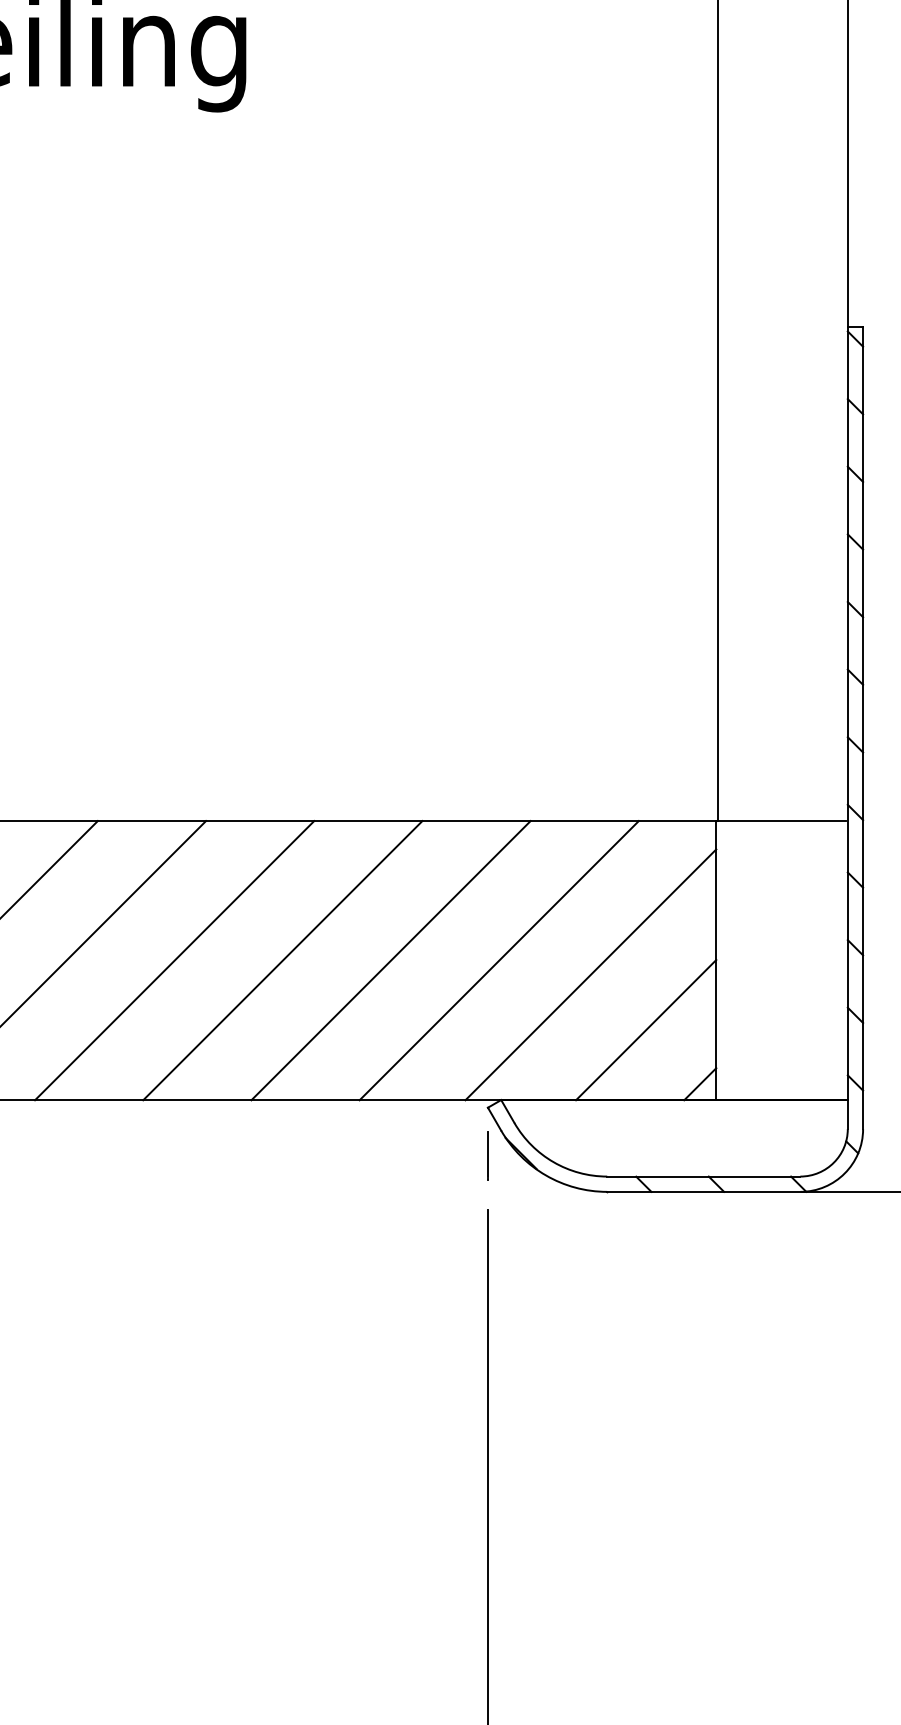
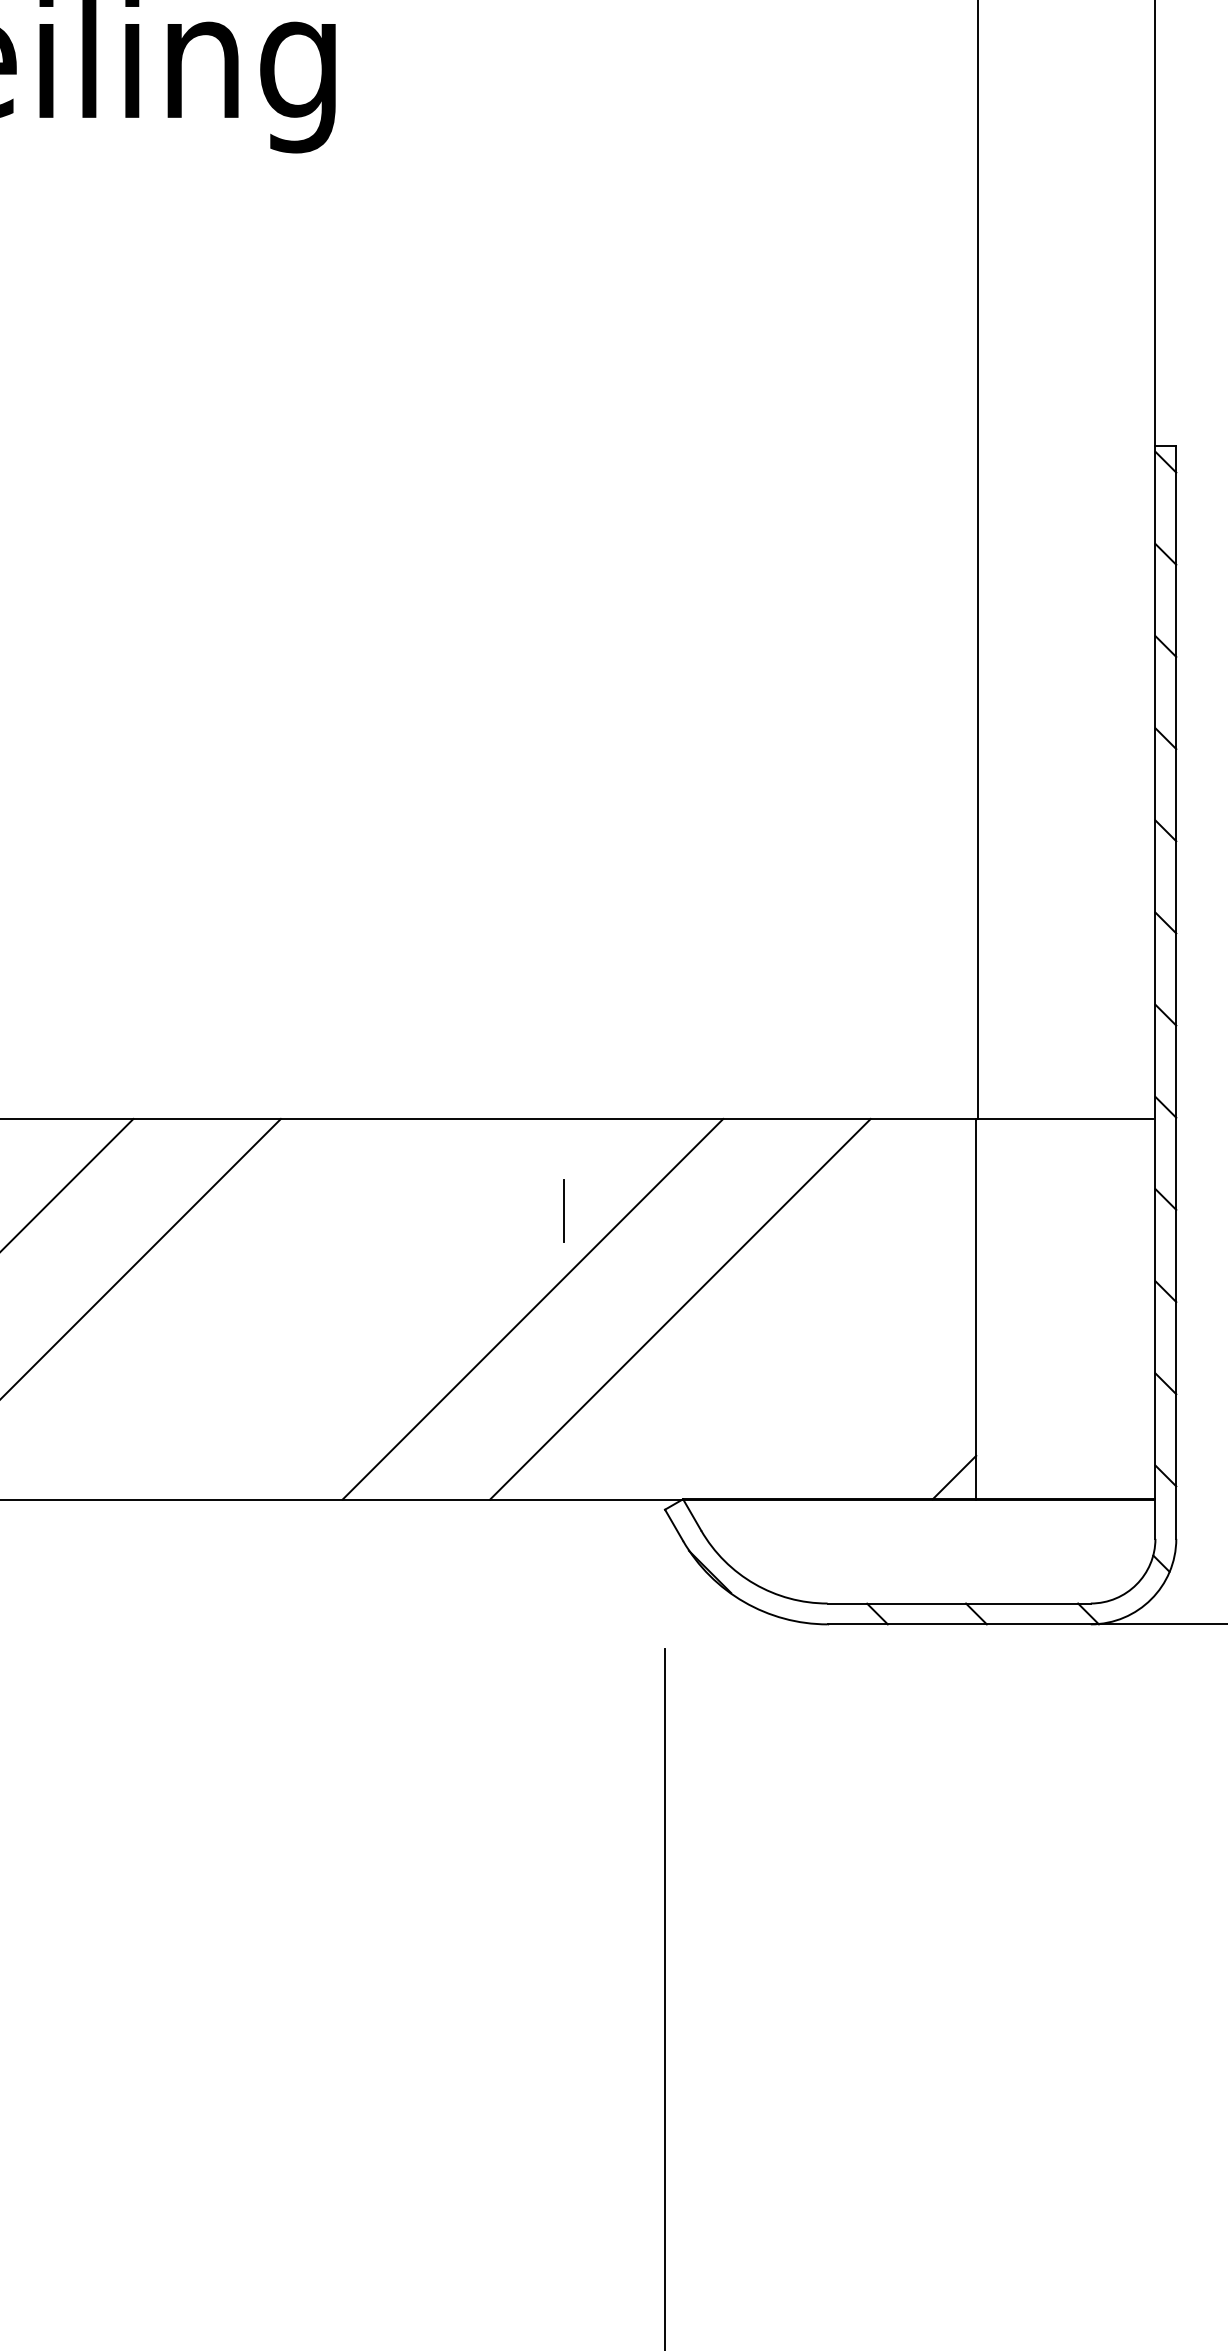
line: (174, 960) -> (237, 1309), removed
line: (282, 960) -> (385, 1309), removed
line: (590, 974) -> (804, 1328), removed
line: (646, 1030) -> (881, 1404), removed
line: (487, 1155) -> (563, 1212), moved

